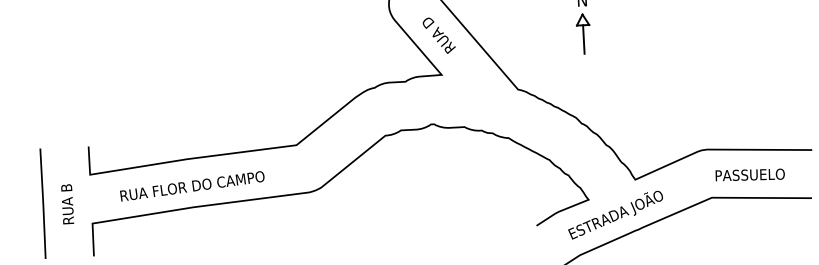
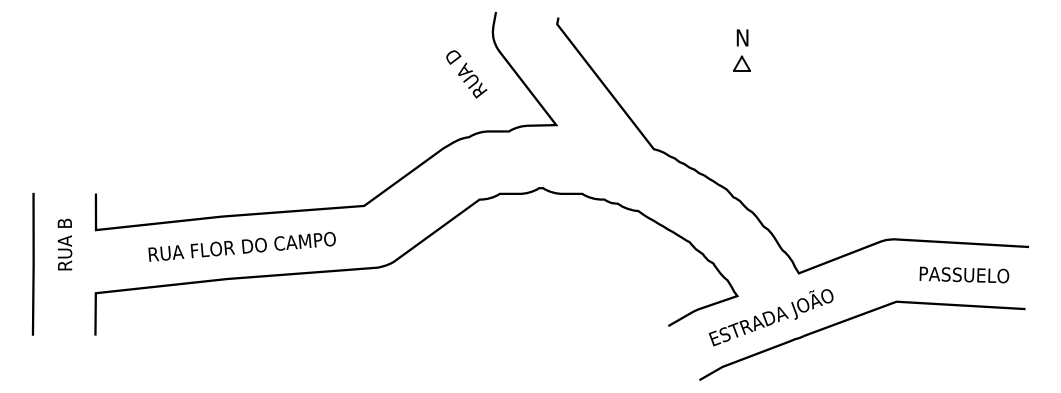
text: (439, 35) -> (466, 74), moved
line: (583, 39) -> (741, 88), removed
text: (750, 174) -> (964, 274), moved
text: (191, 186) -> (241, 246), moved
text: (67, 204) -> (64, 244), moved

